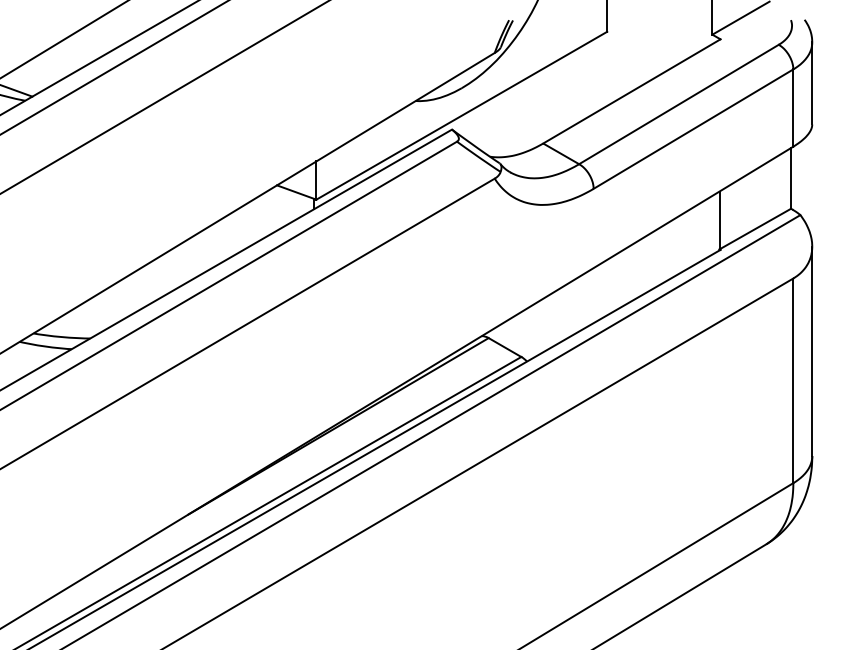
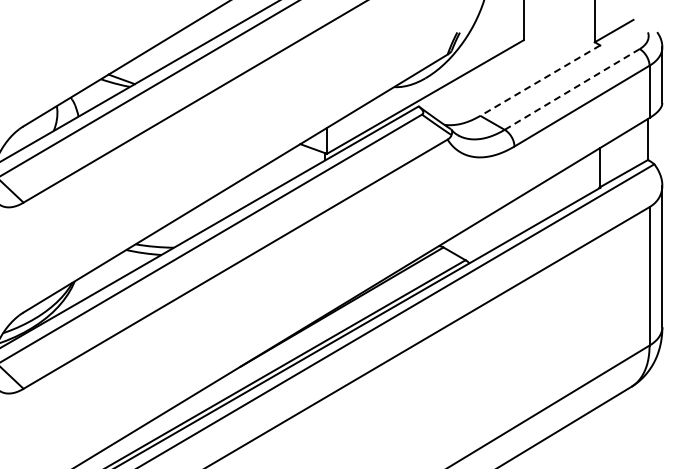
line: (632, 91) -> (540, 80), solid -> dashed
line: (679, 104) -> (572, 89), solid -> dashed

